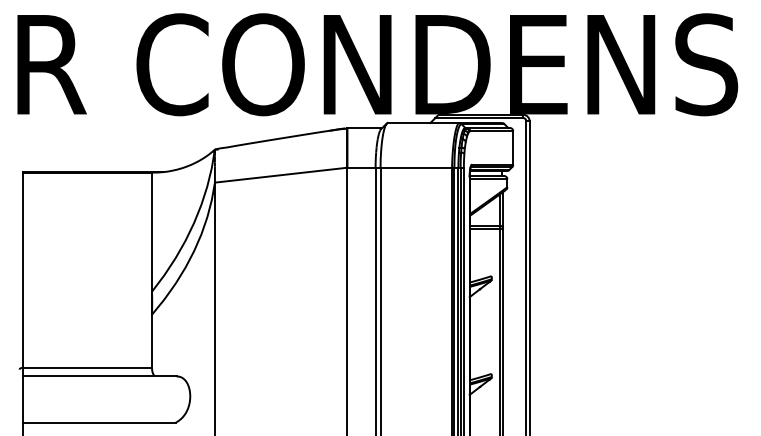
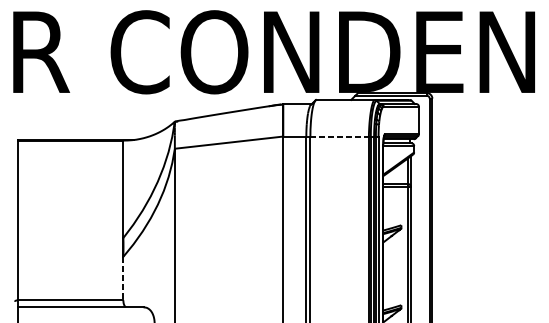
line: (416, 167) -> (339, 136), solid -> dashed
line: (152, 341) -> (123, 278), solid -> dashed

